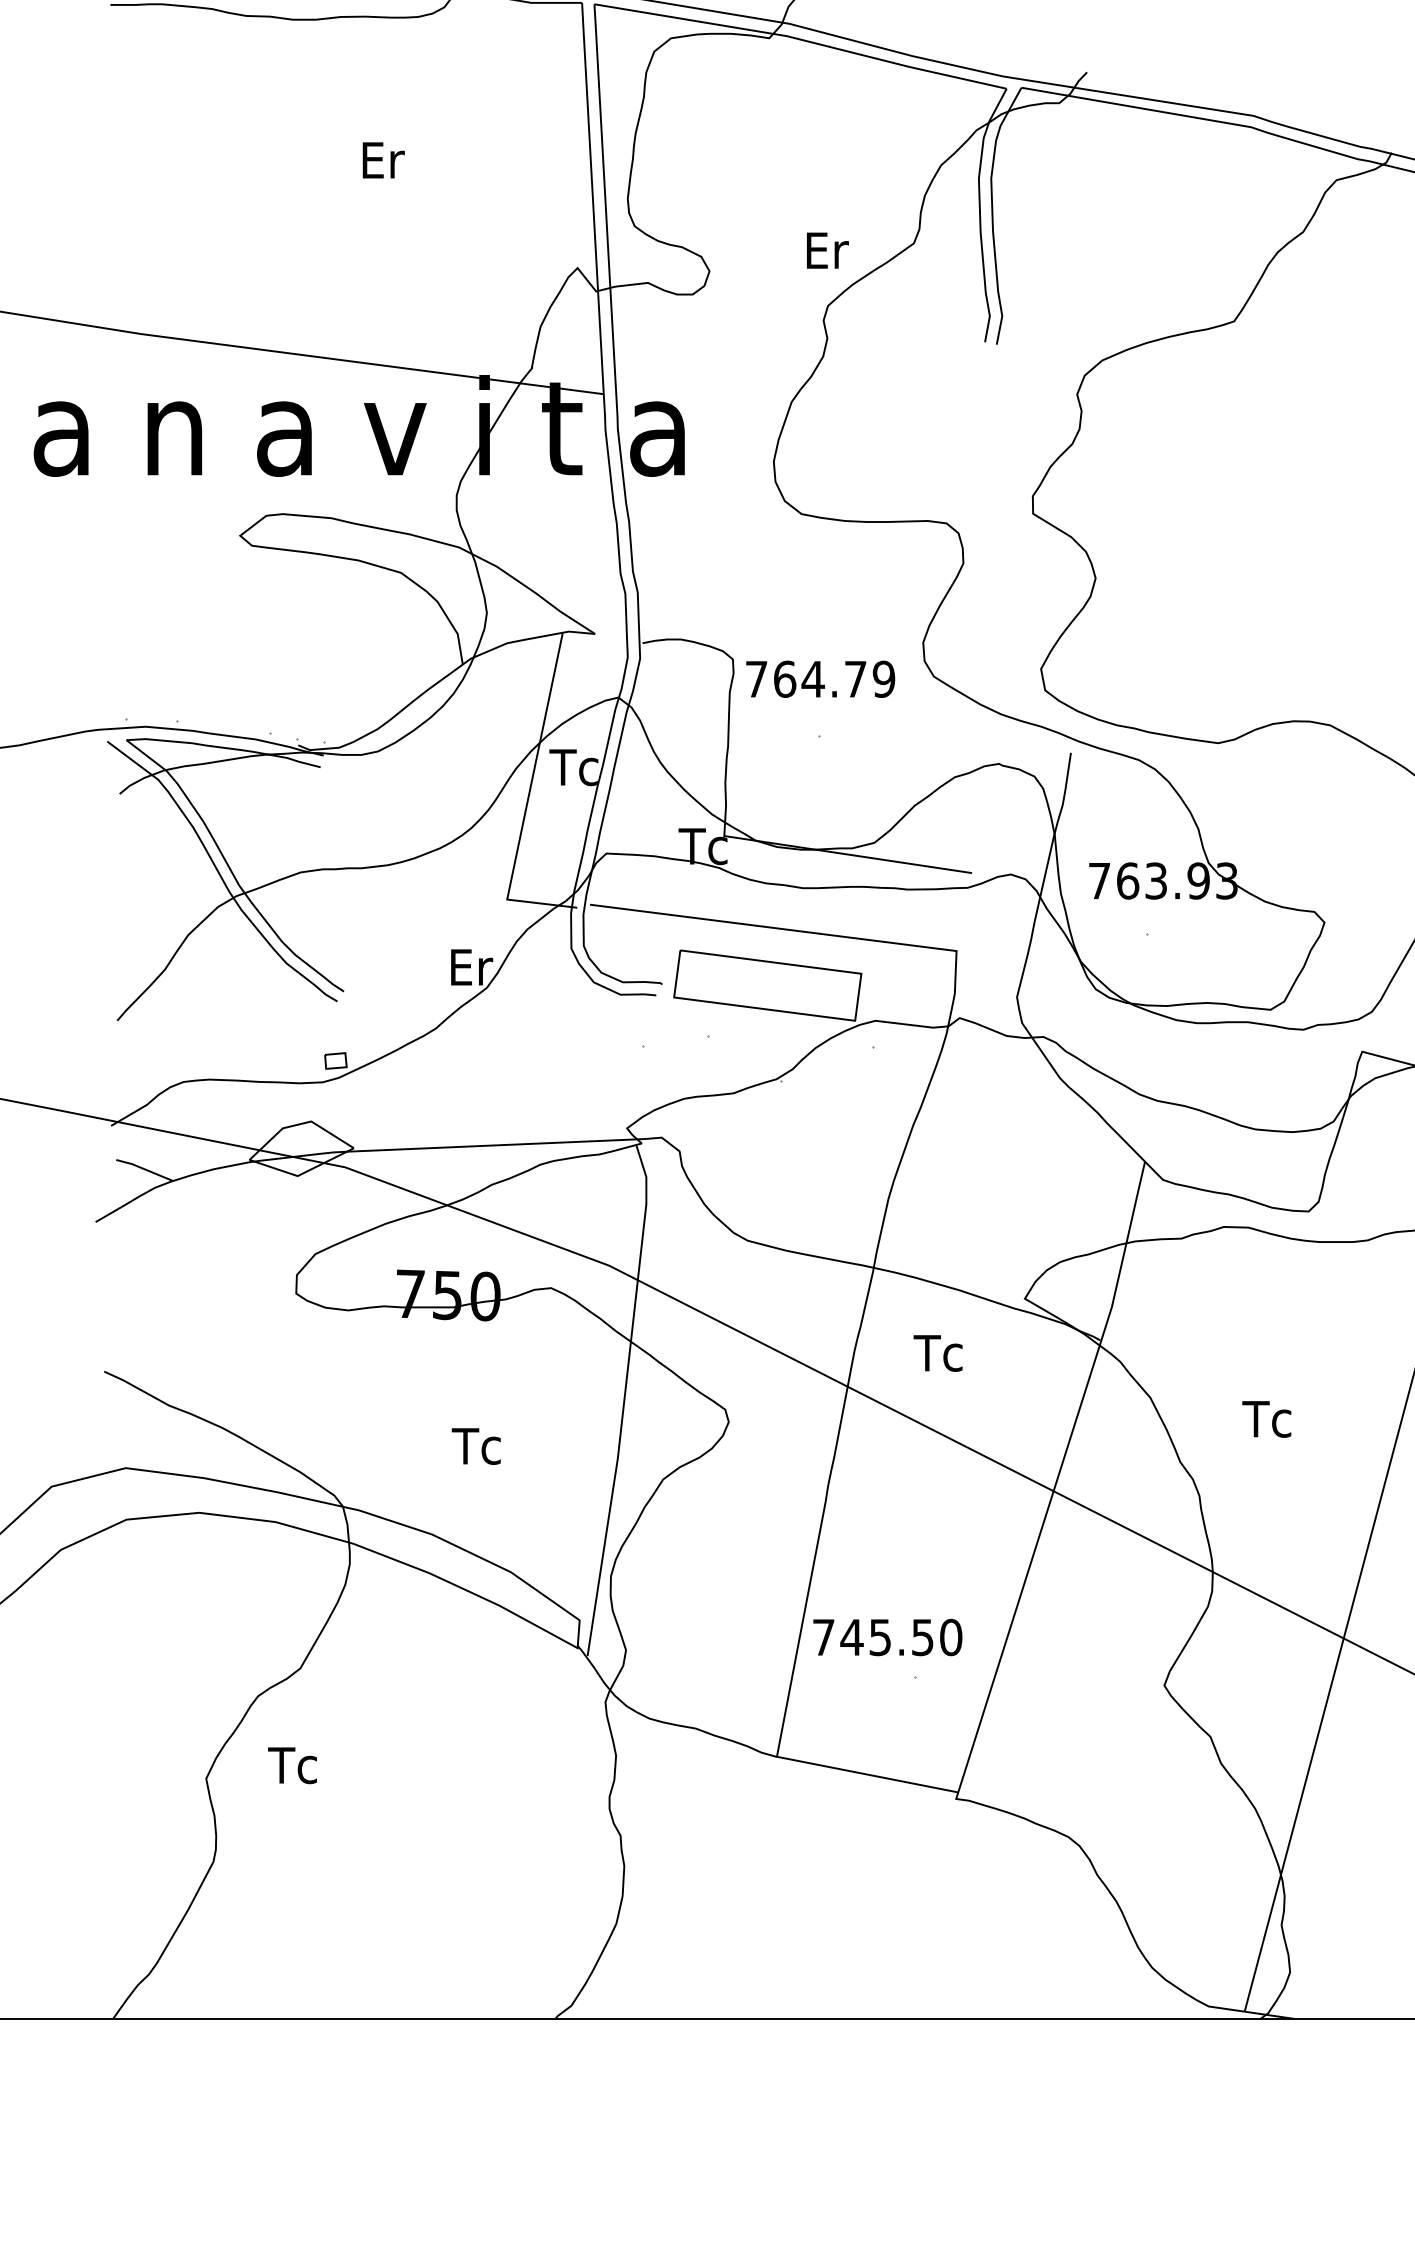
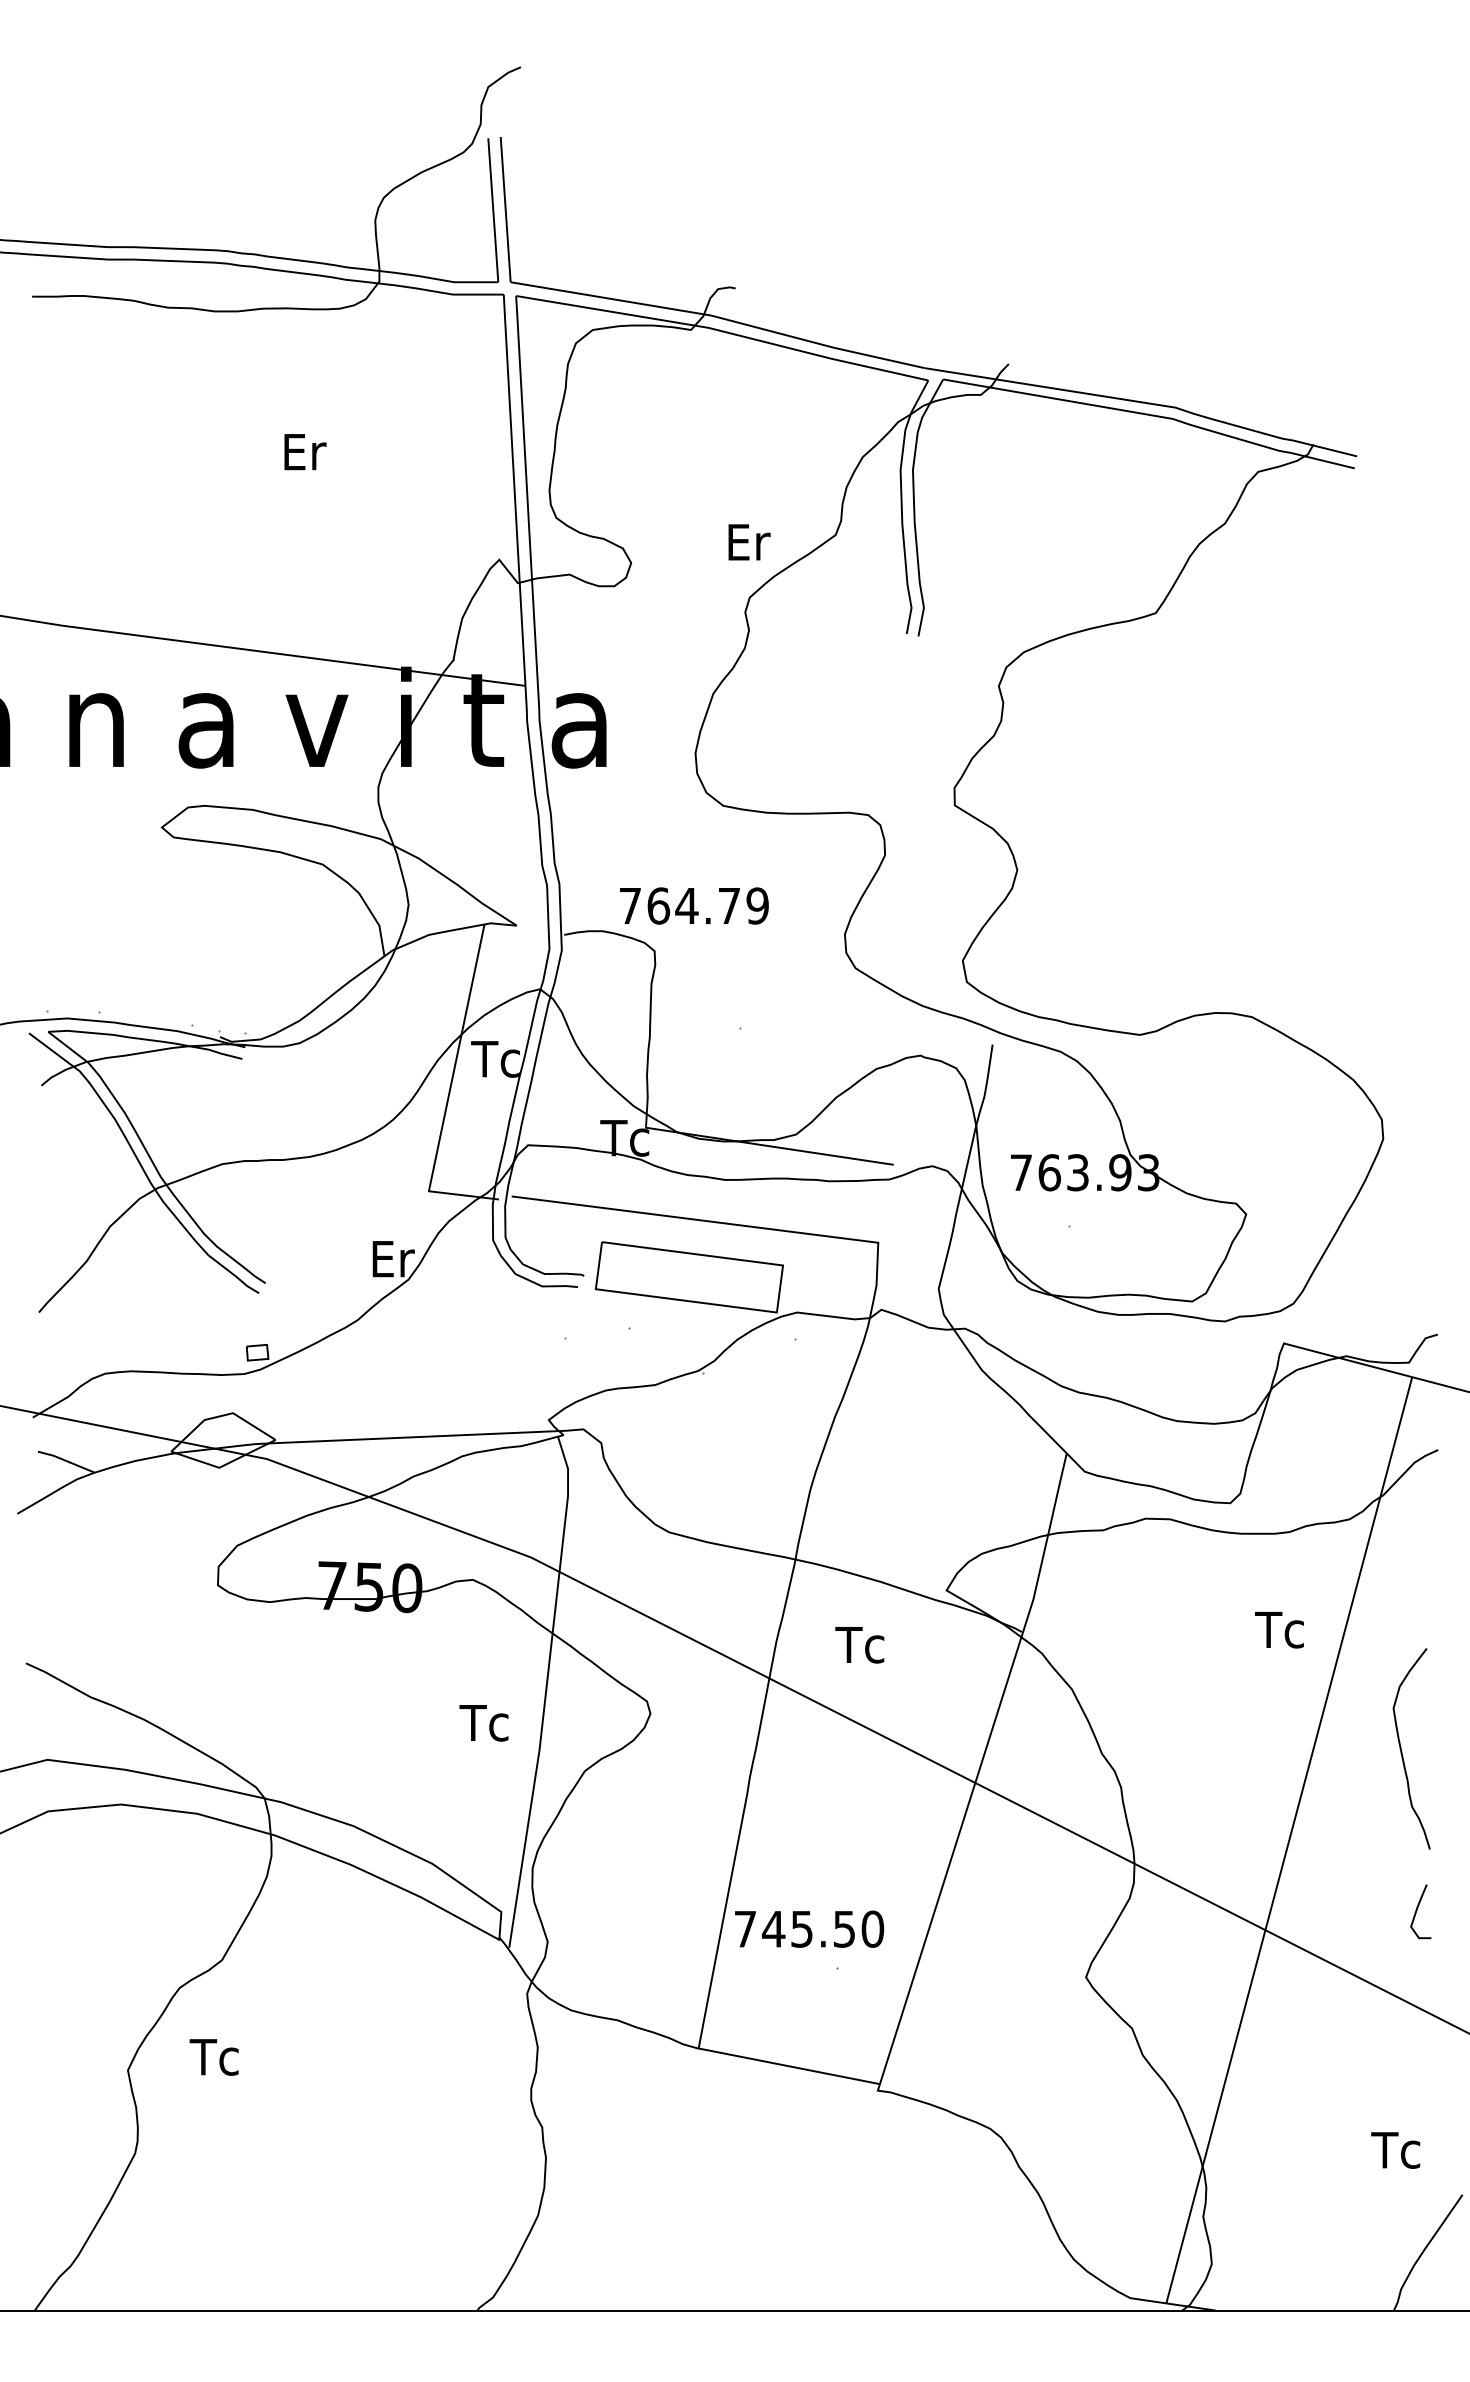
text: (820, 678) -> (694, 905), moved
text: (1266, 1418) -> (1279, 1629), moved
text: (475, 1446) -> (483, 1723), moved

